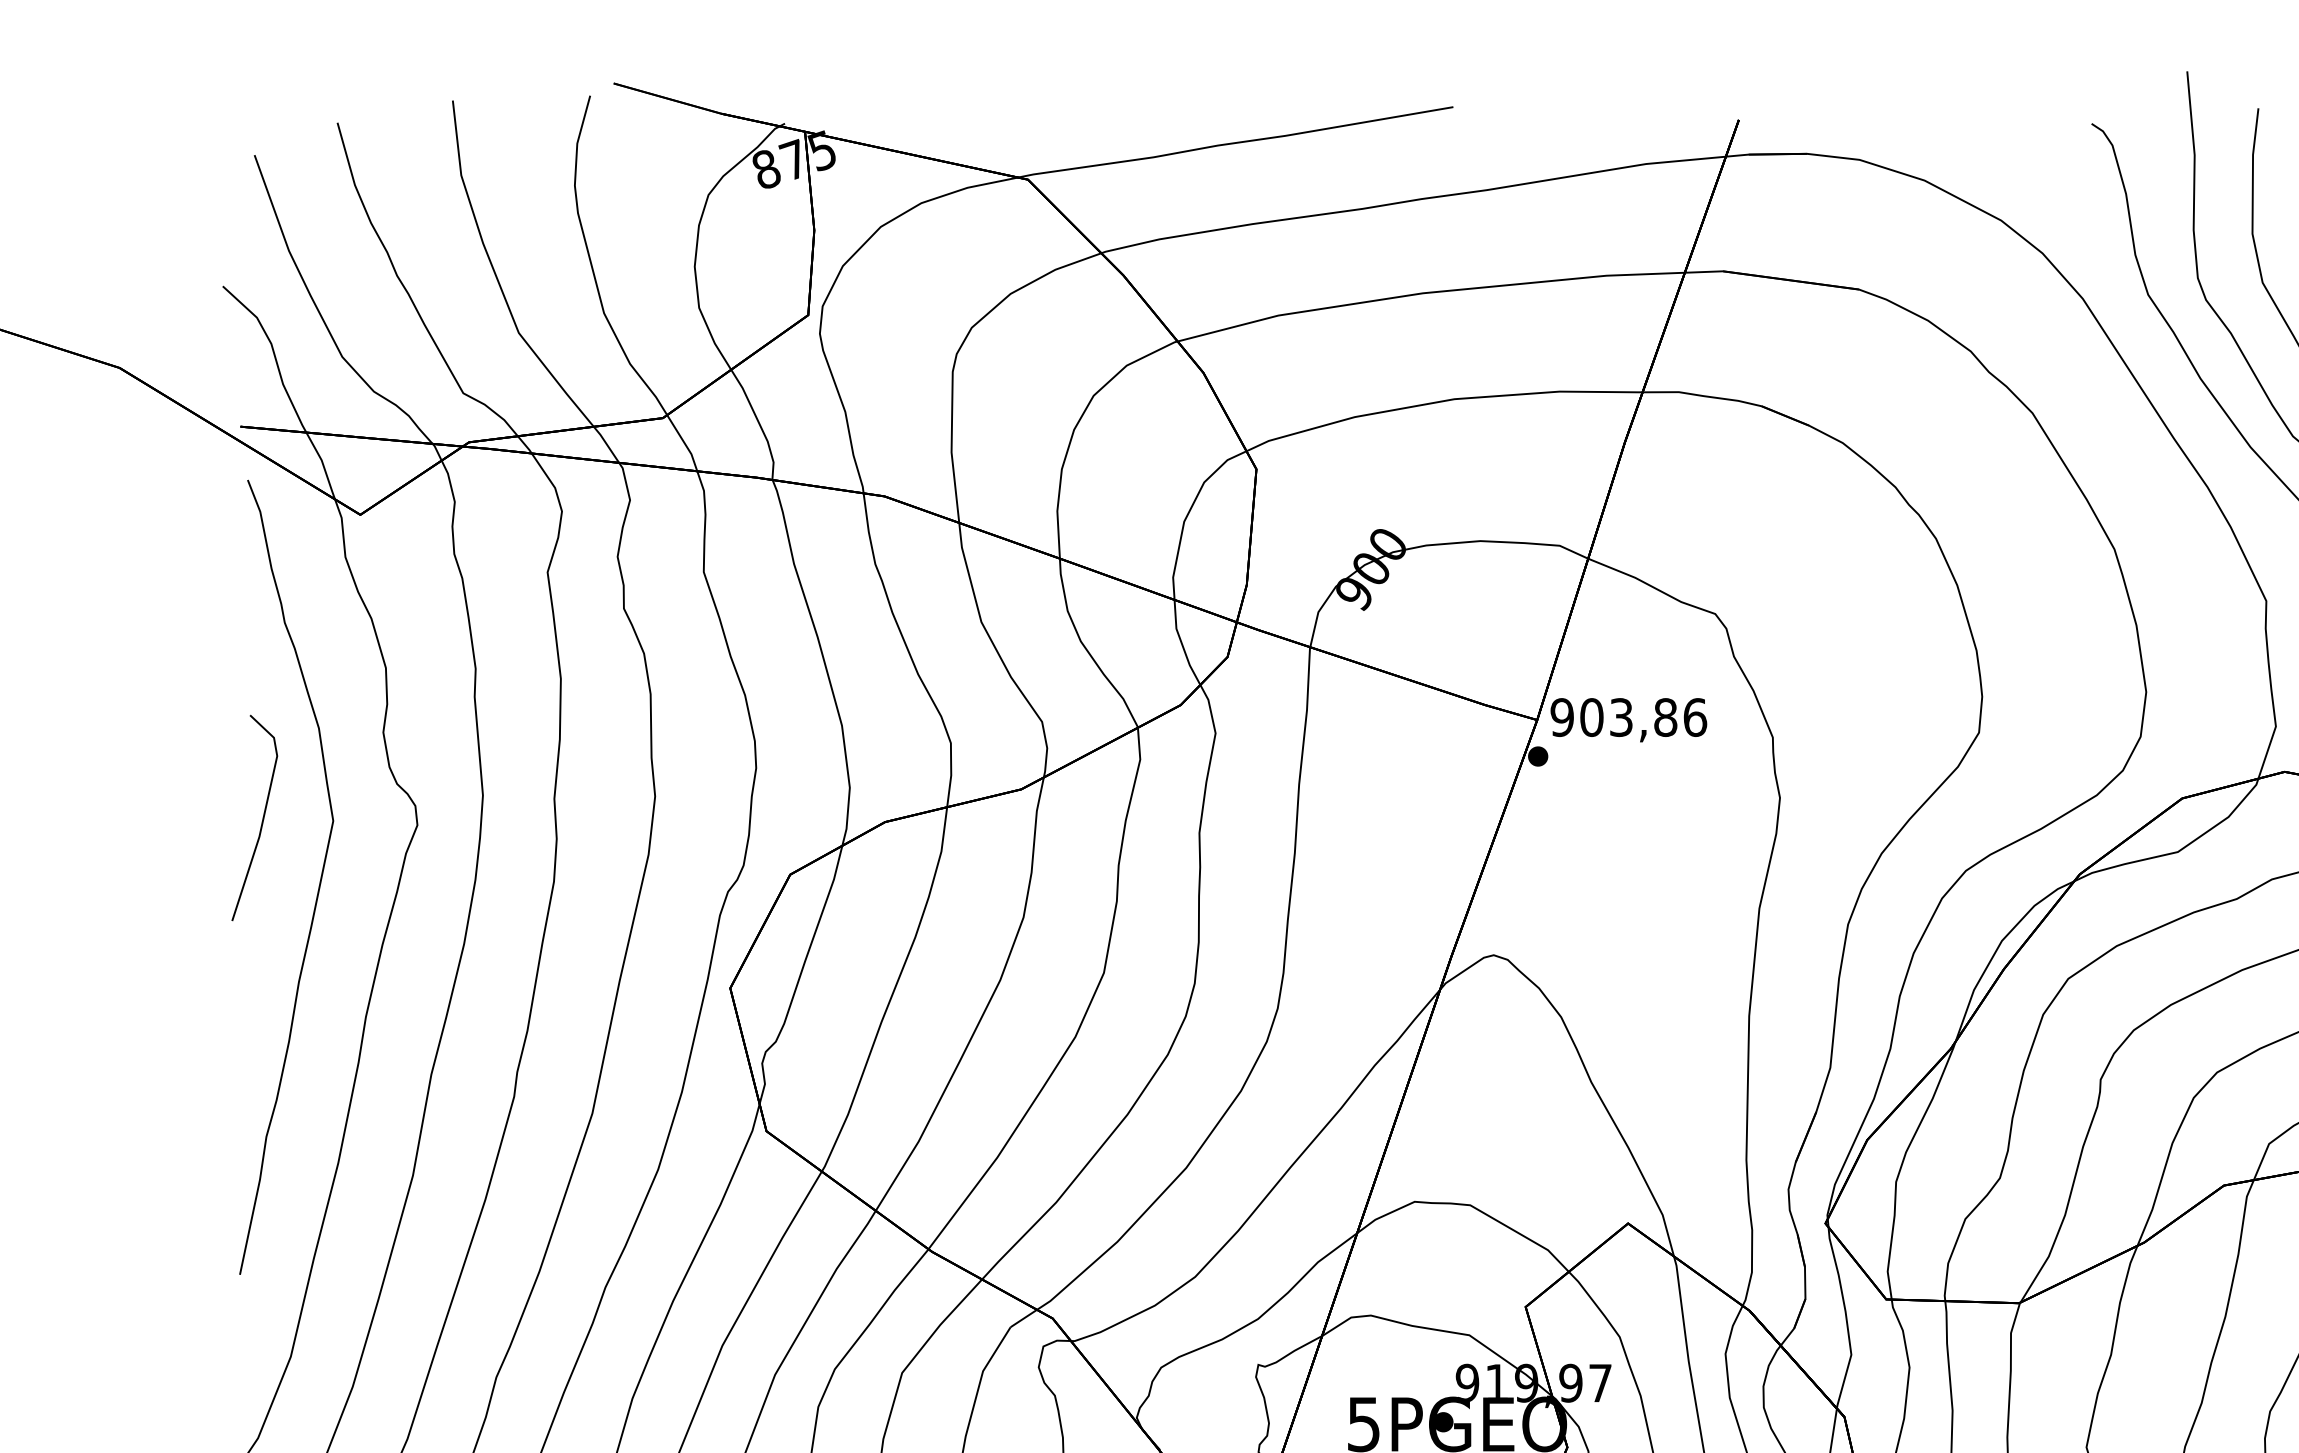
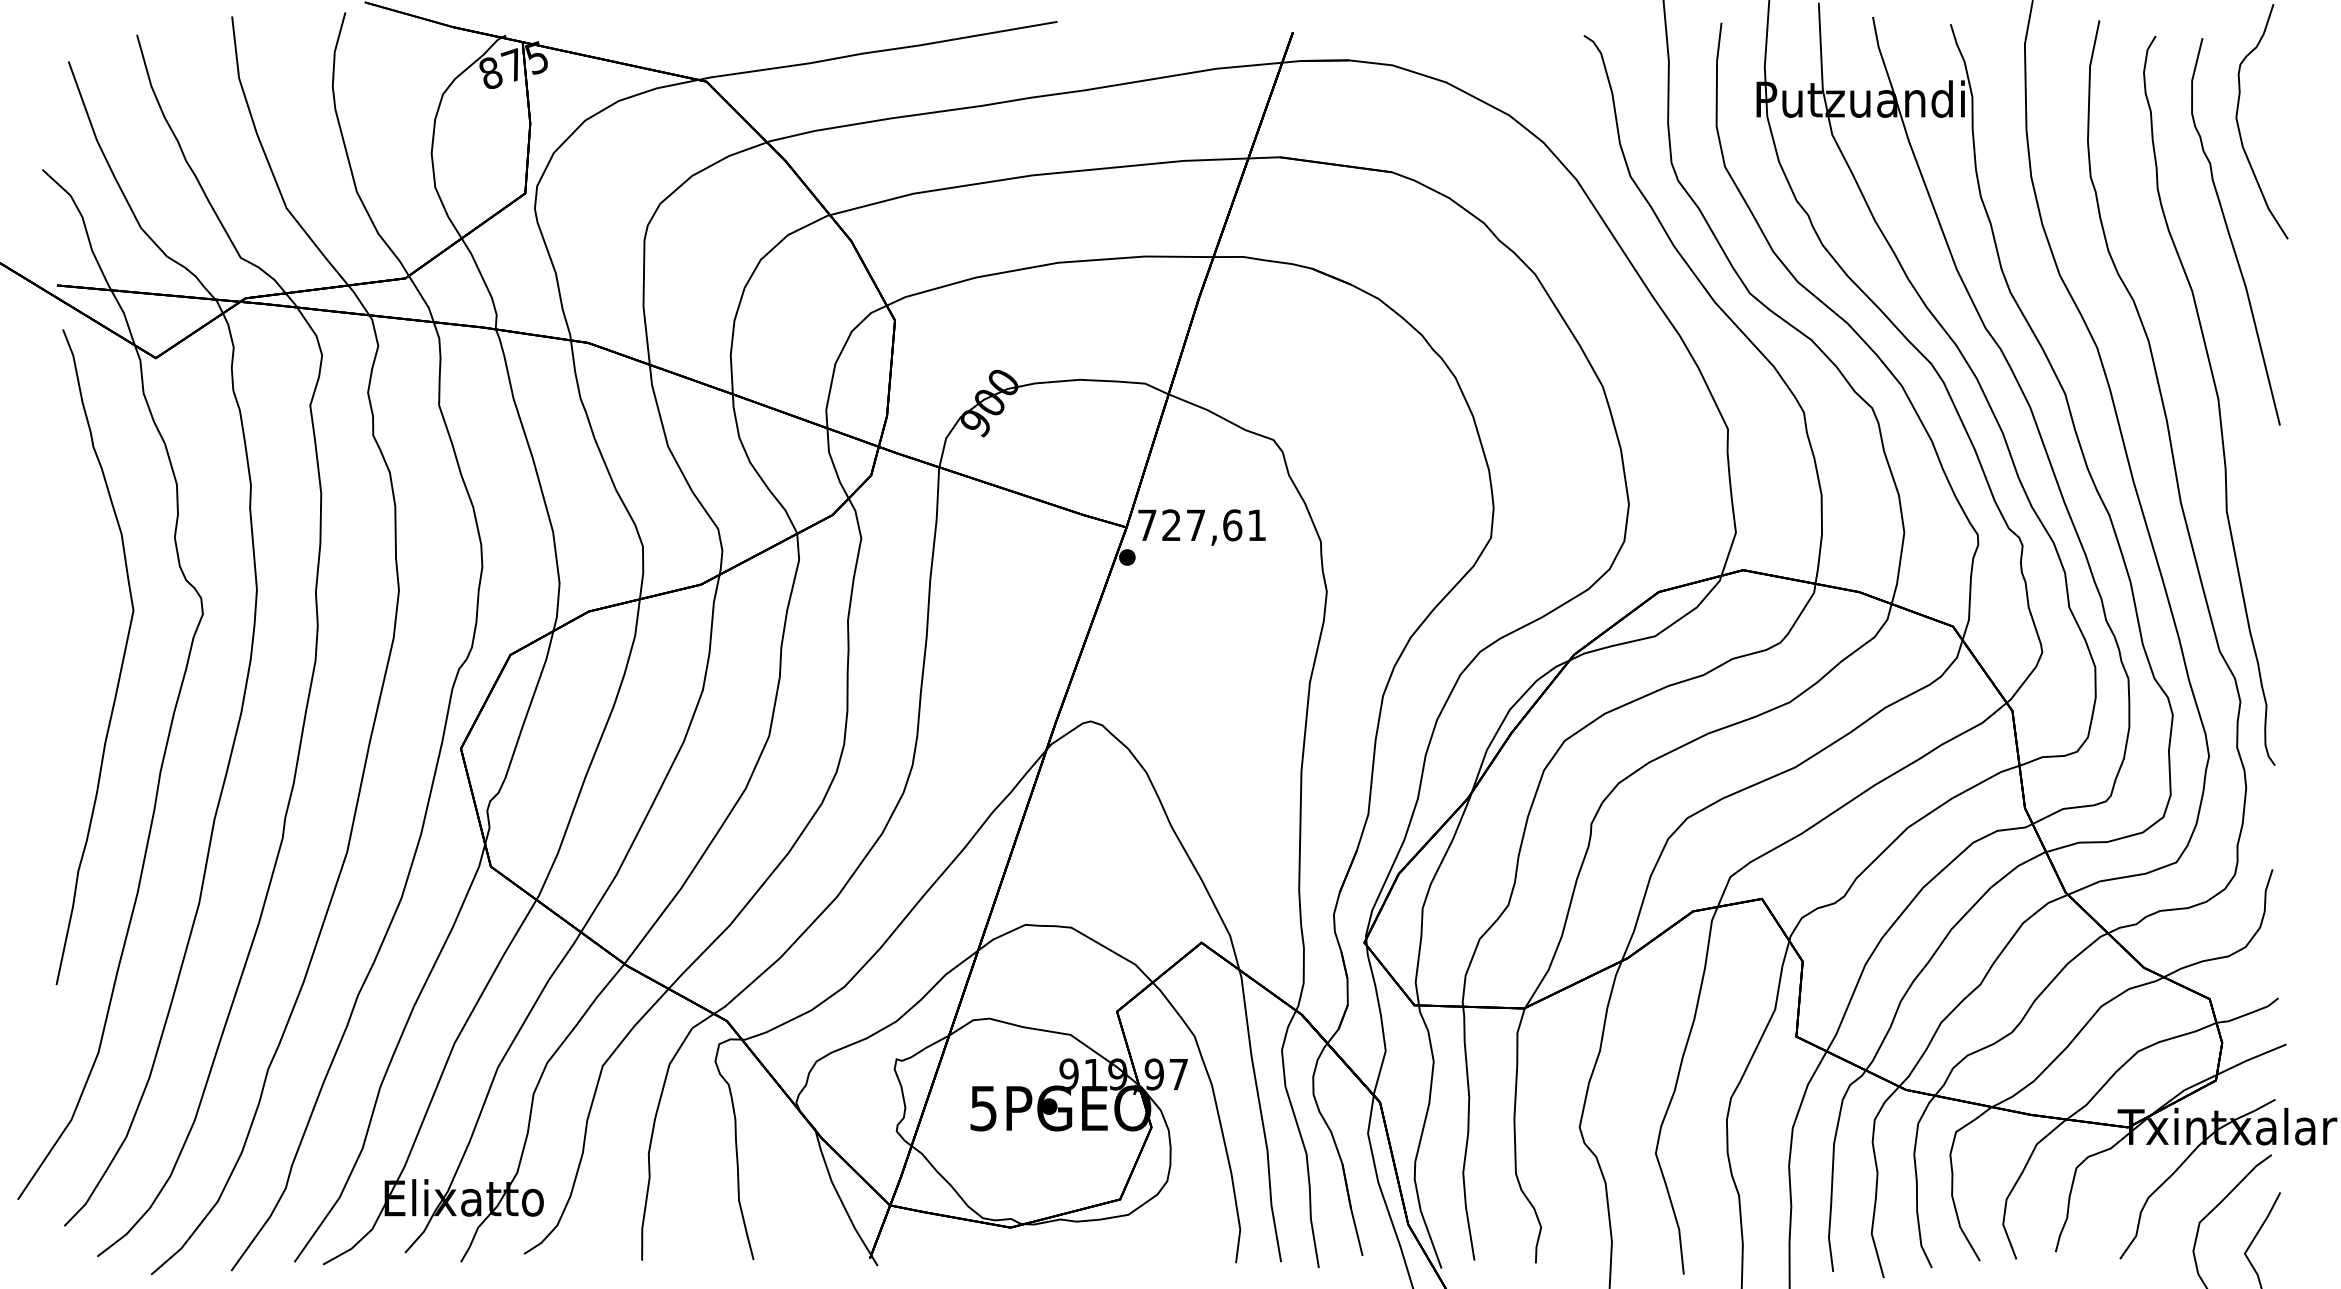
text: (1628, 717) -> (1201, 525), 903,86 -> 727,61
line: (261, 819) -> (74, 609), removed

